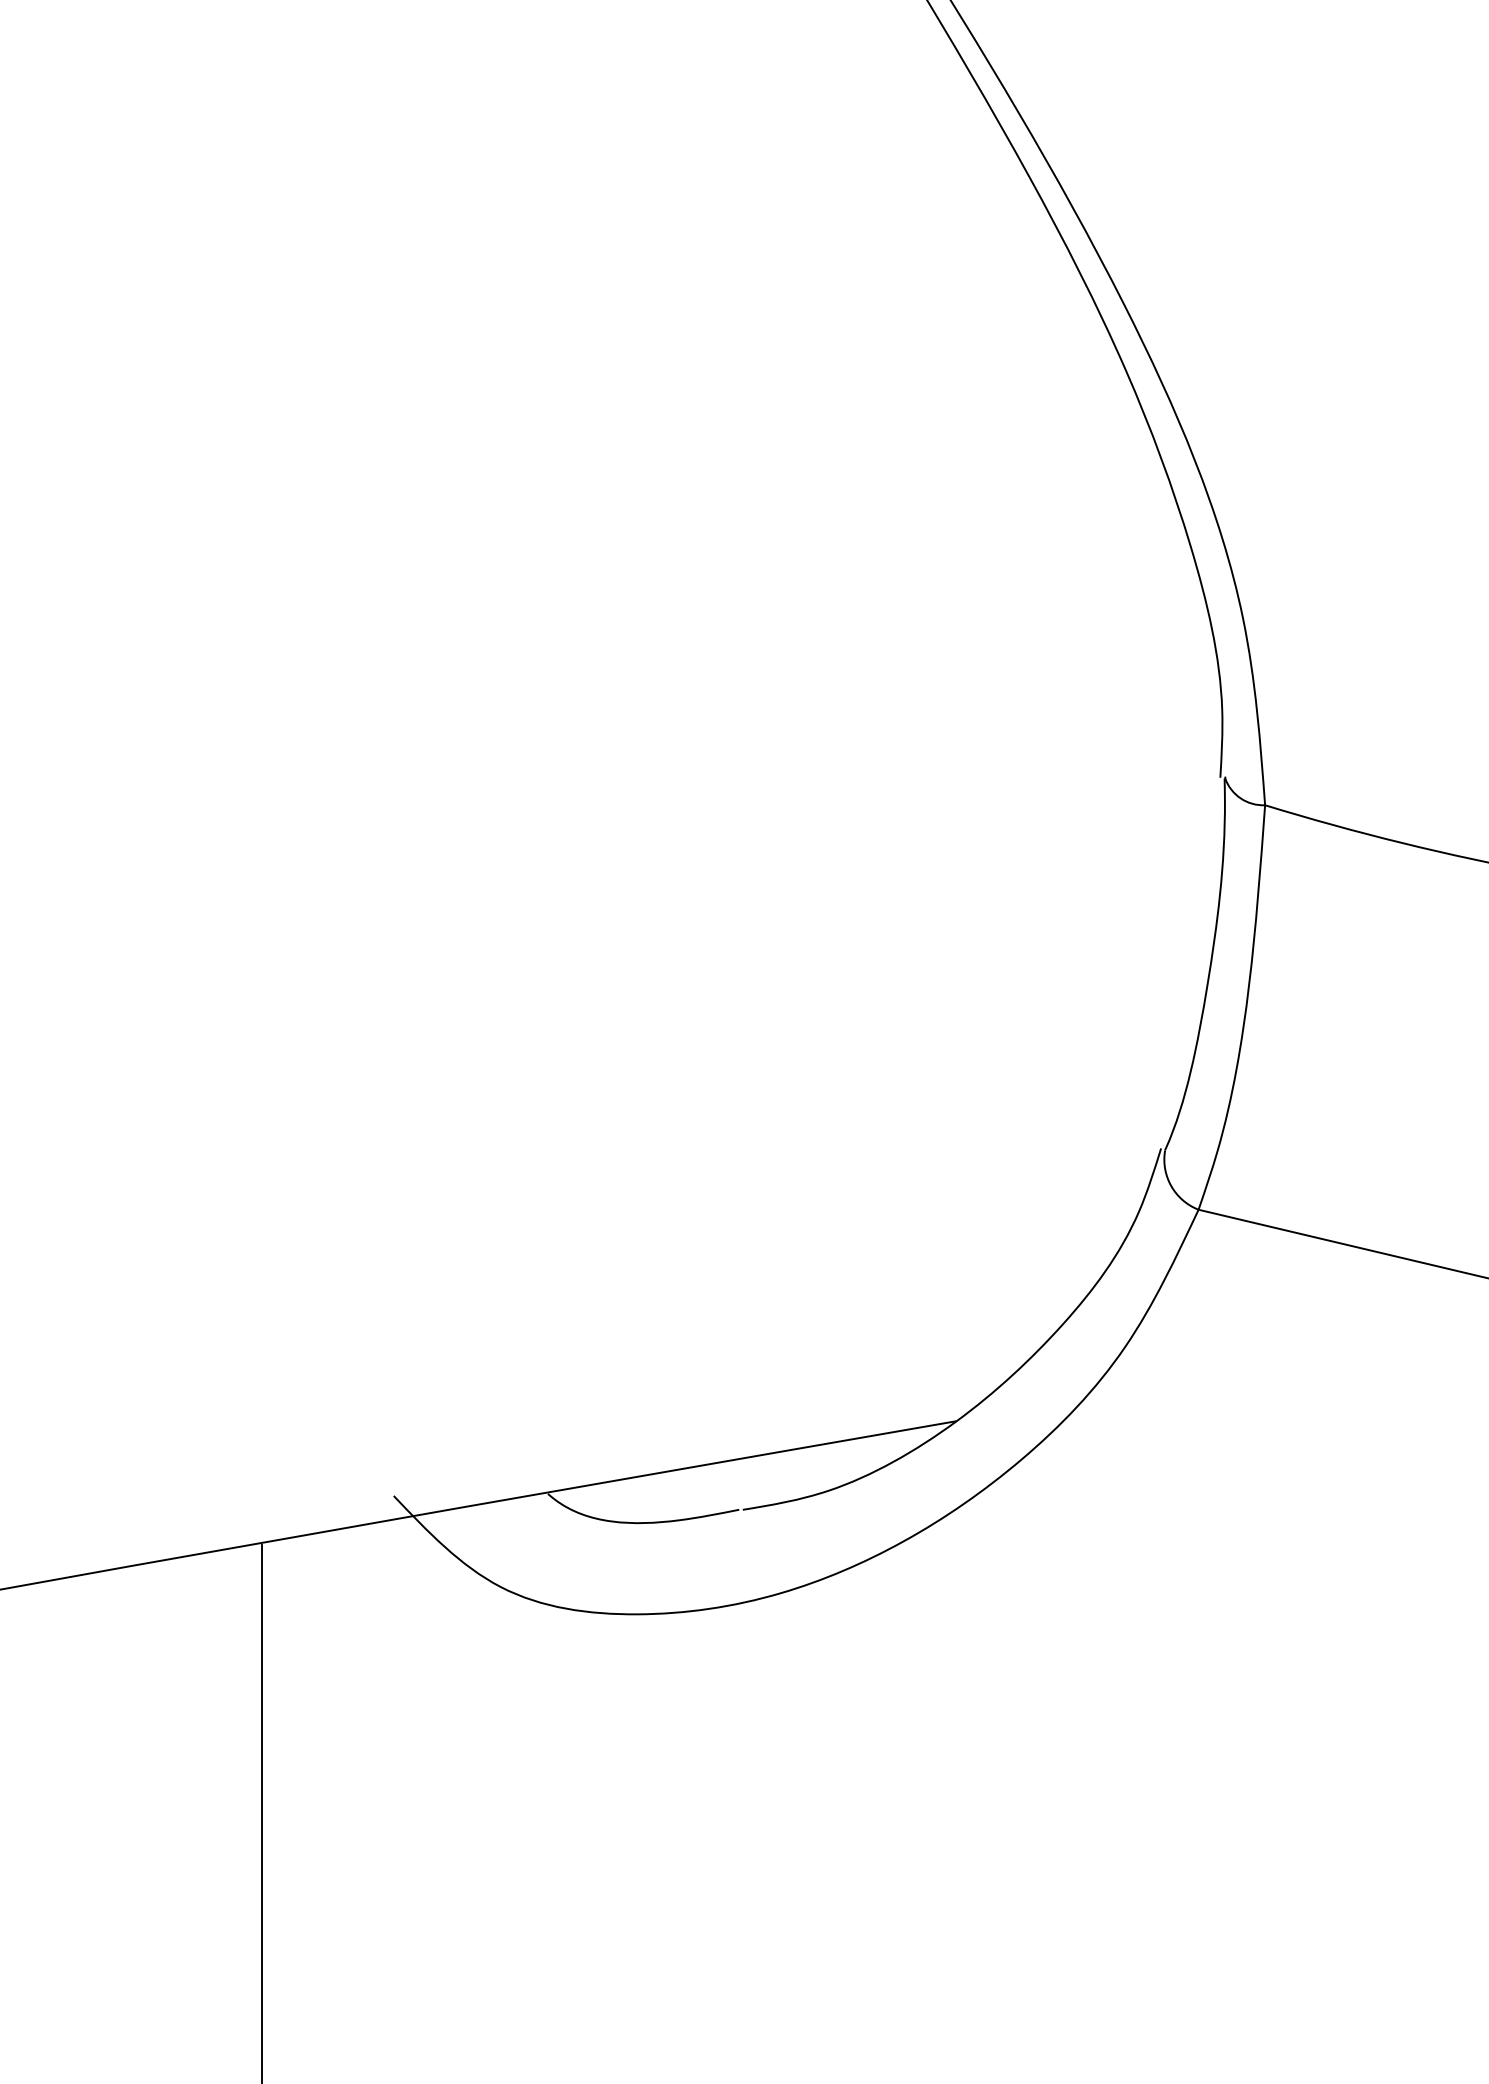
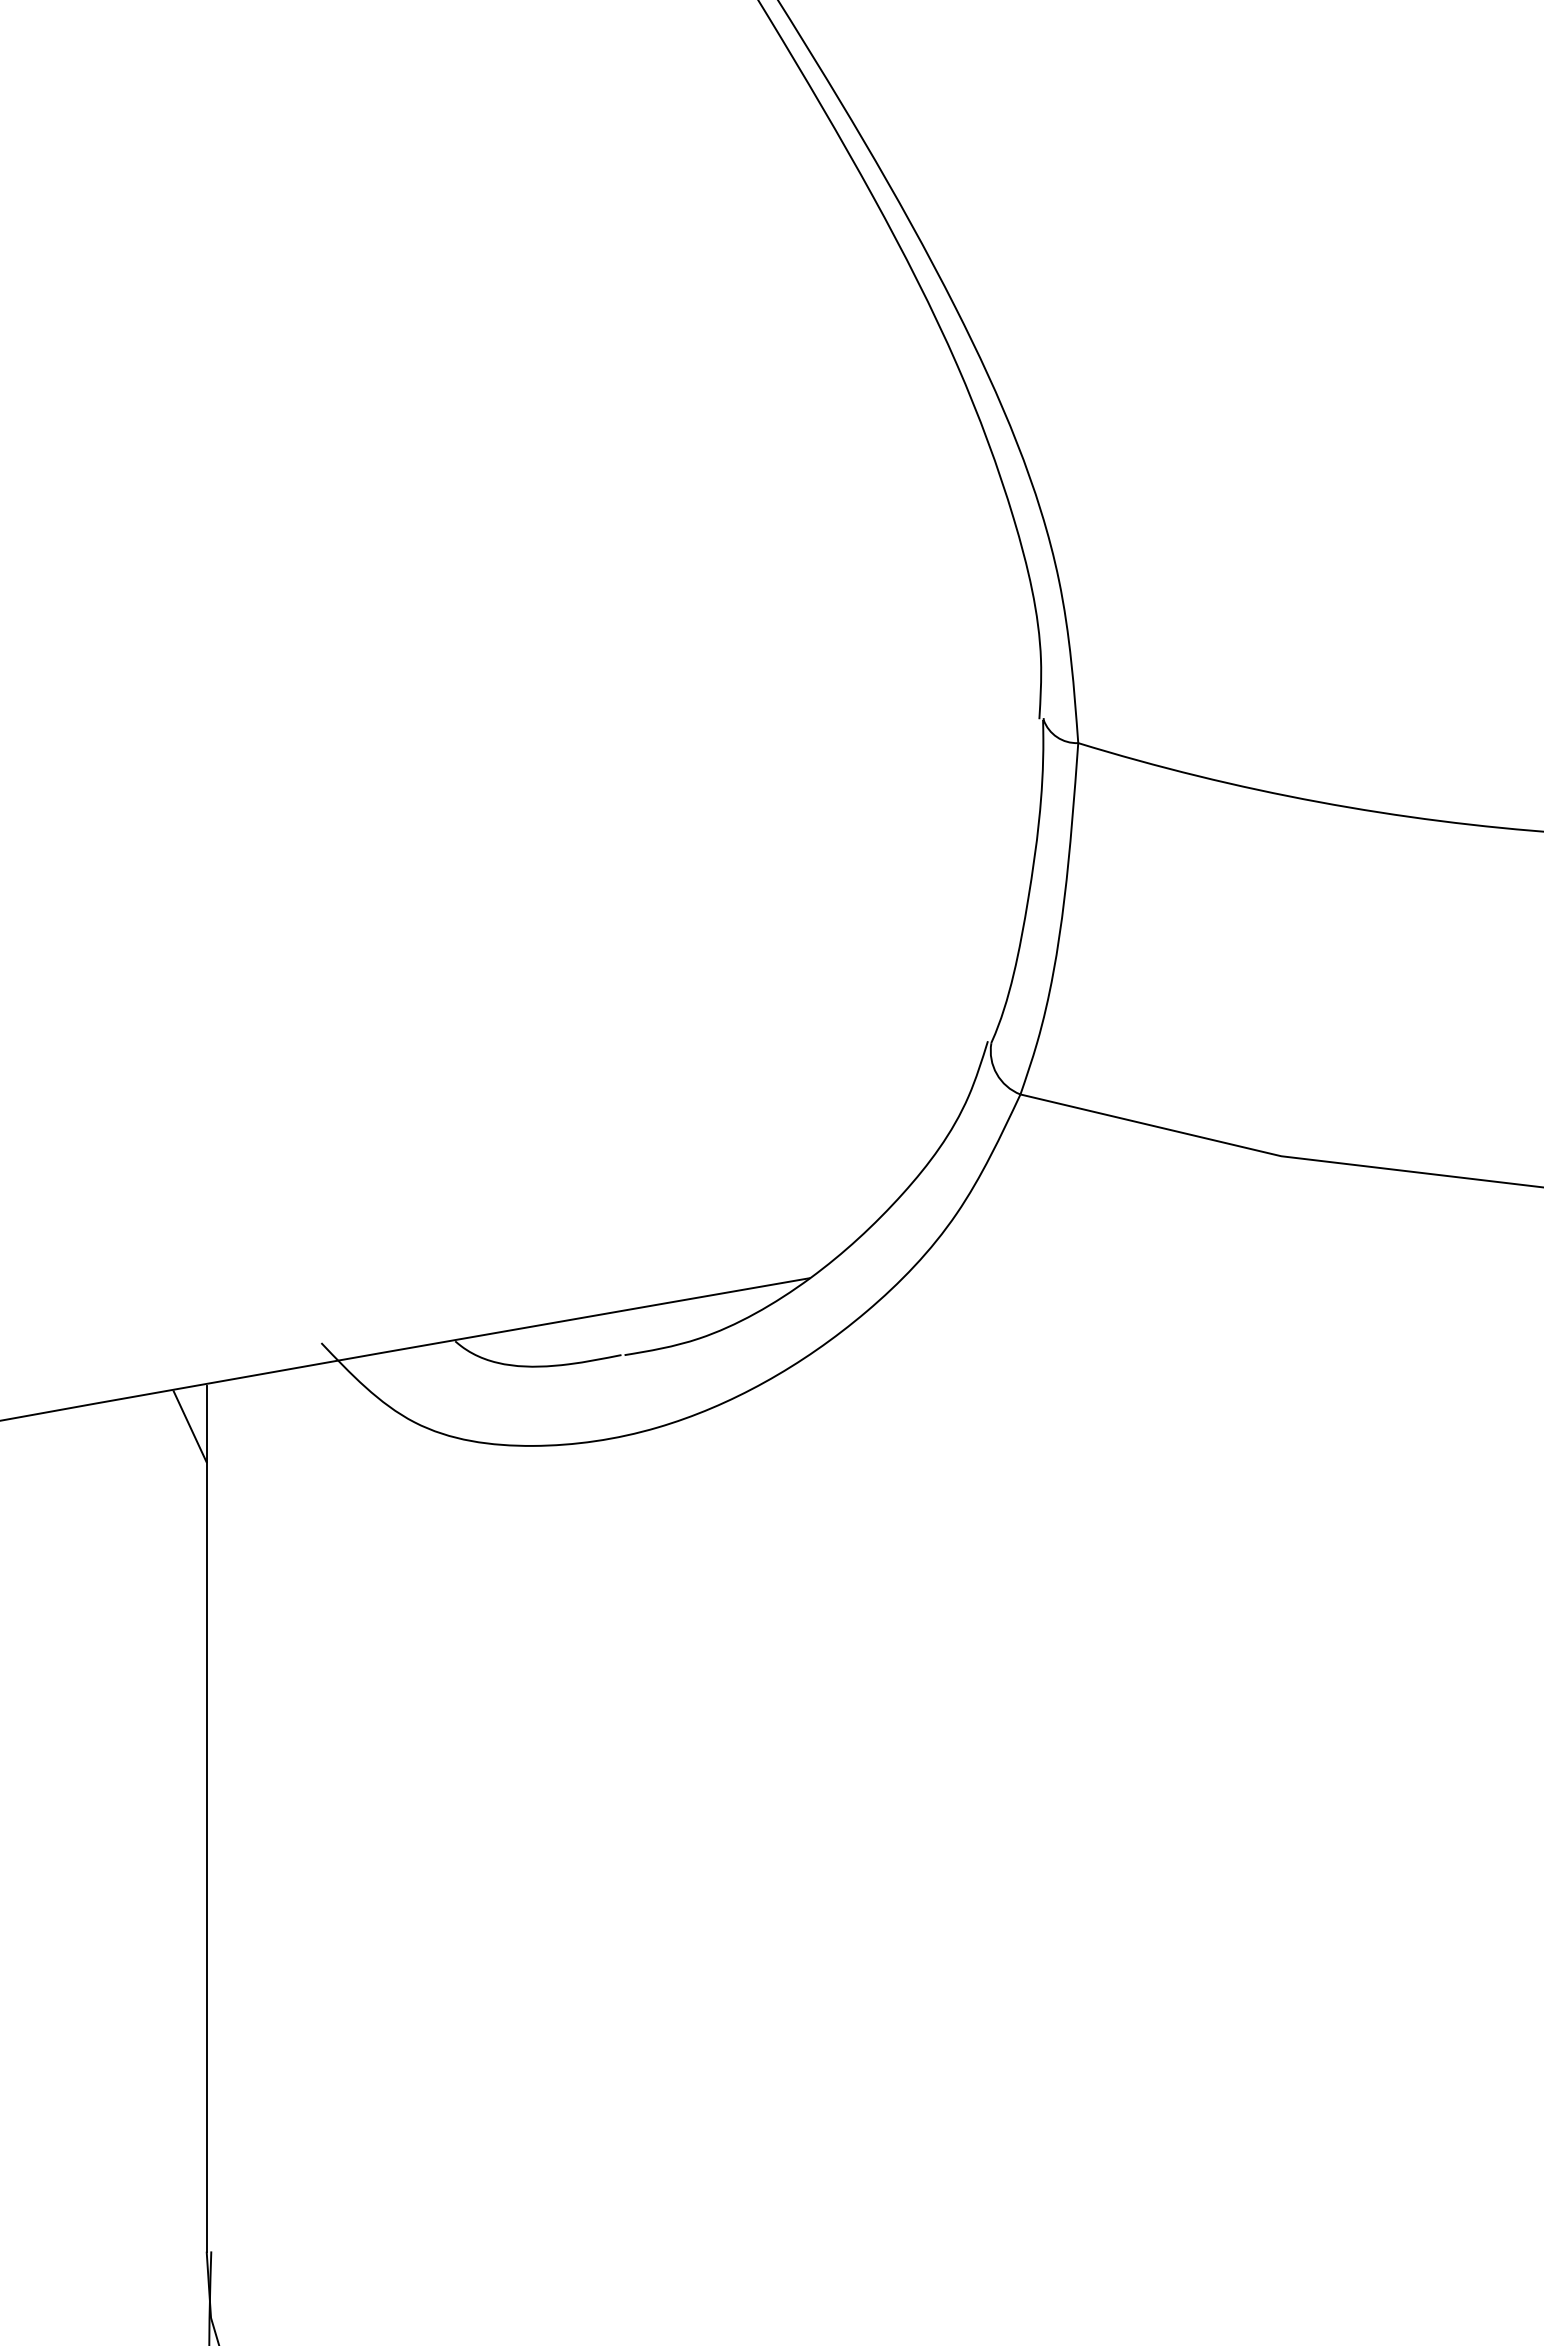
line: (241, 1591) -> (189, 1426), added

